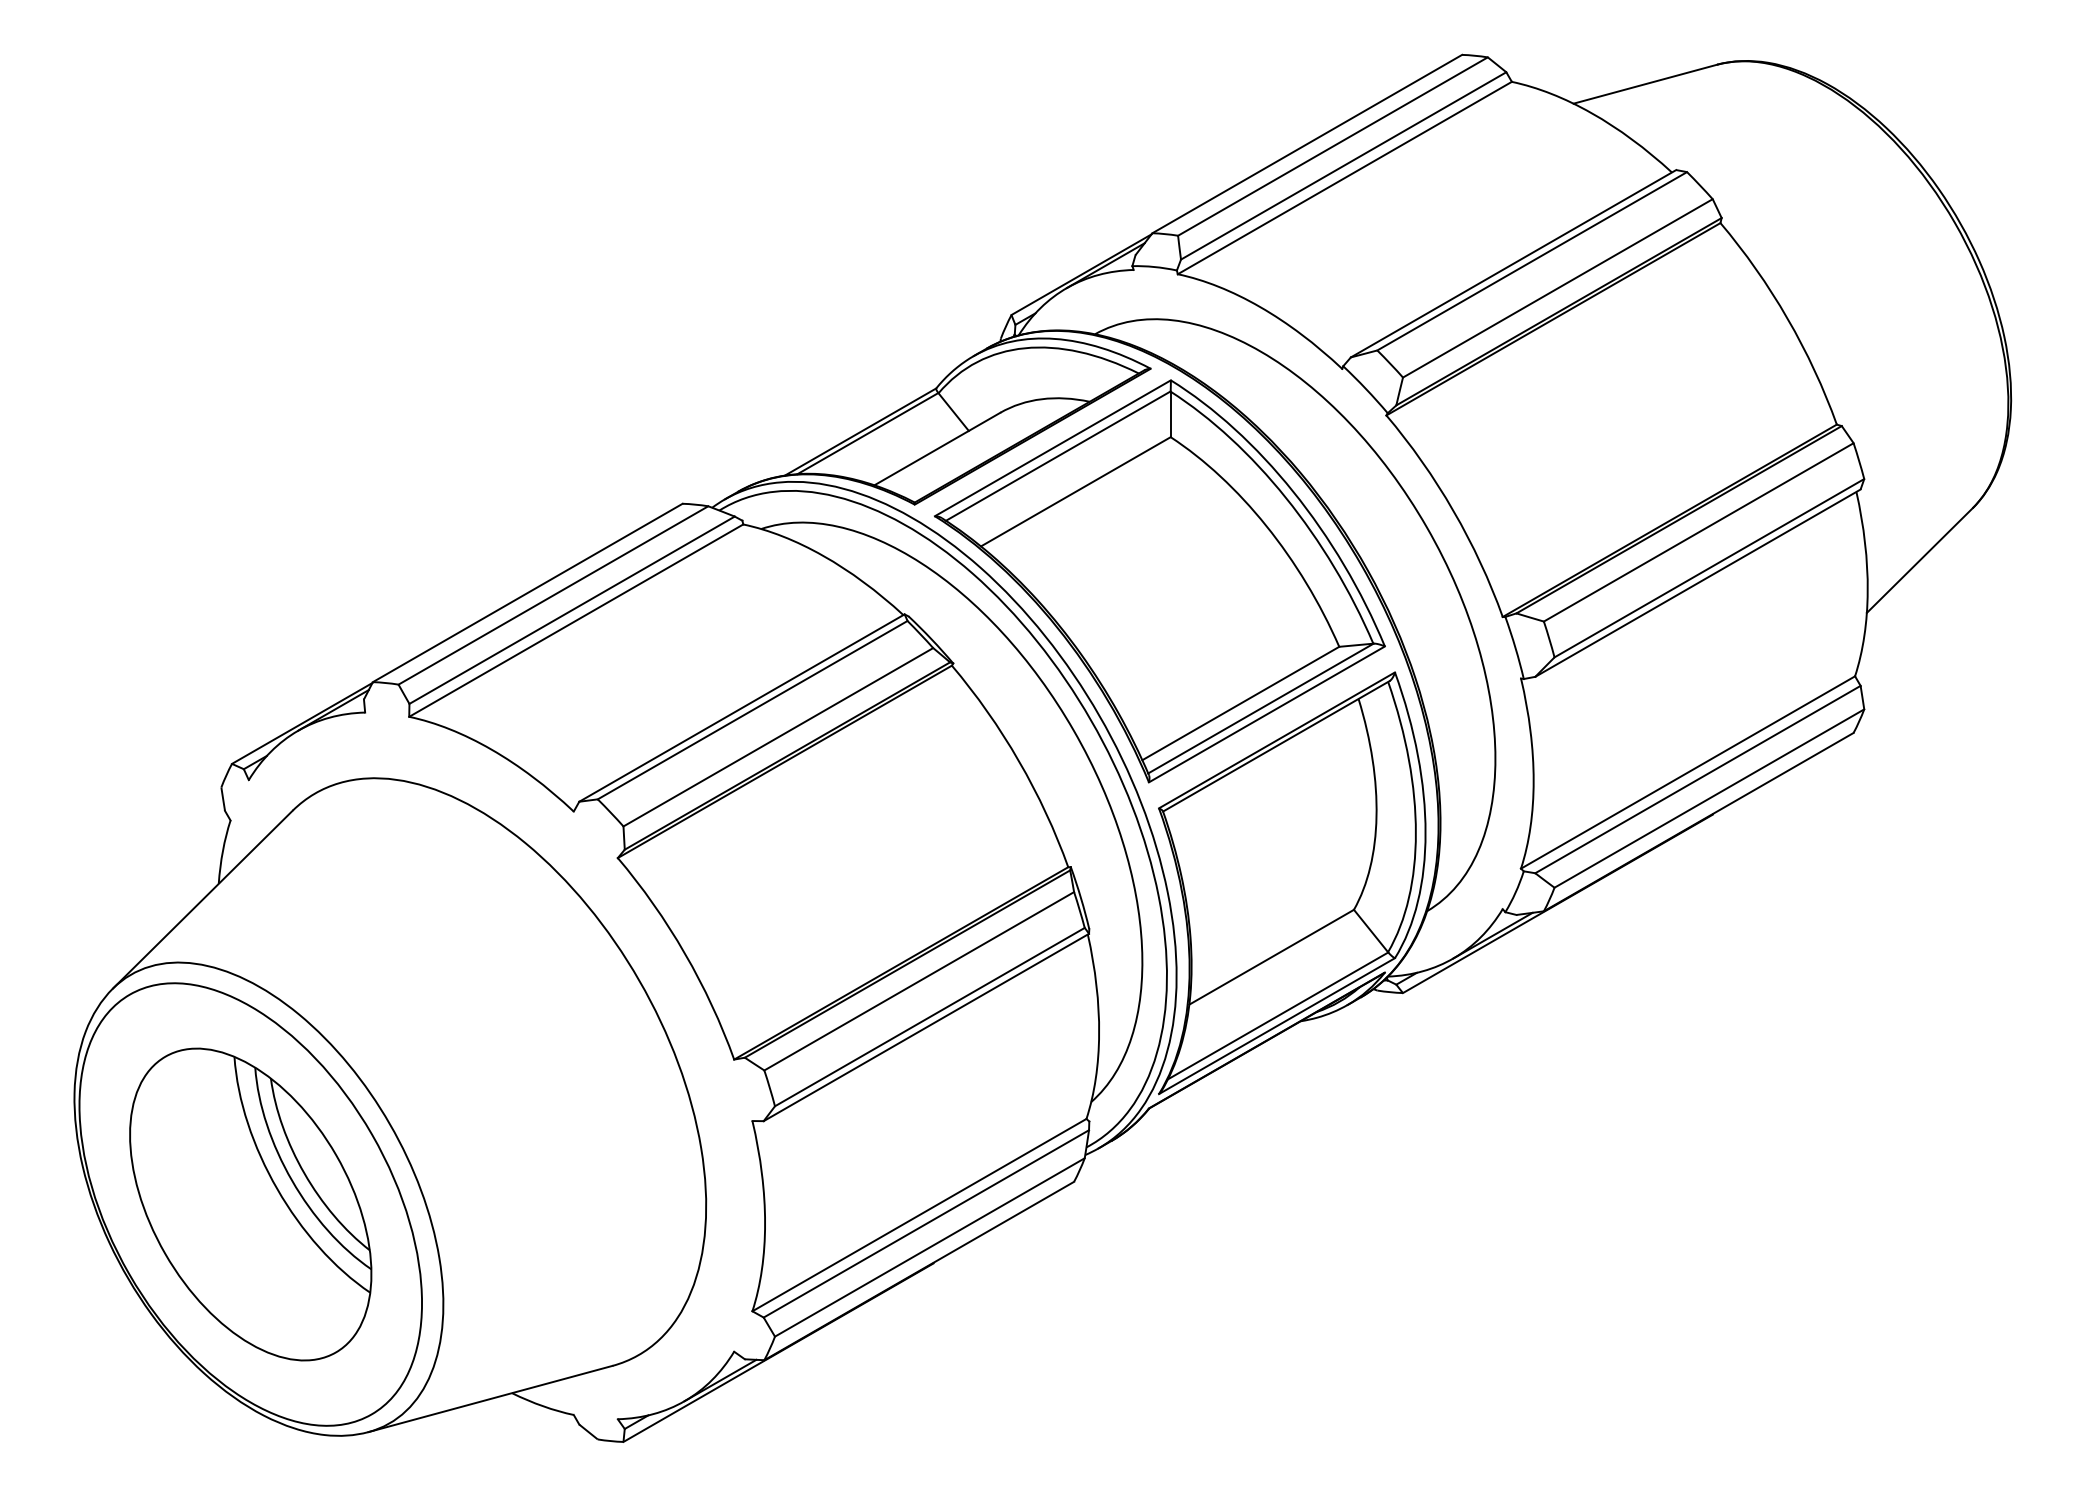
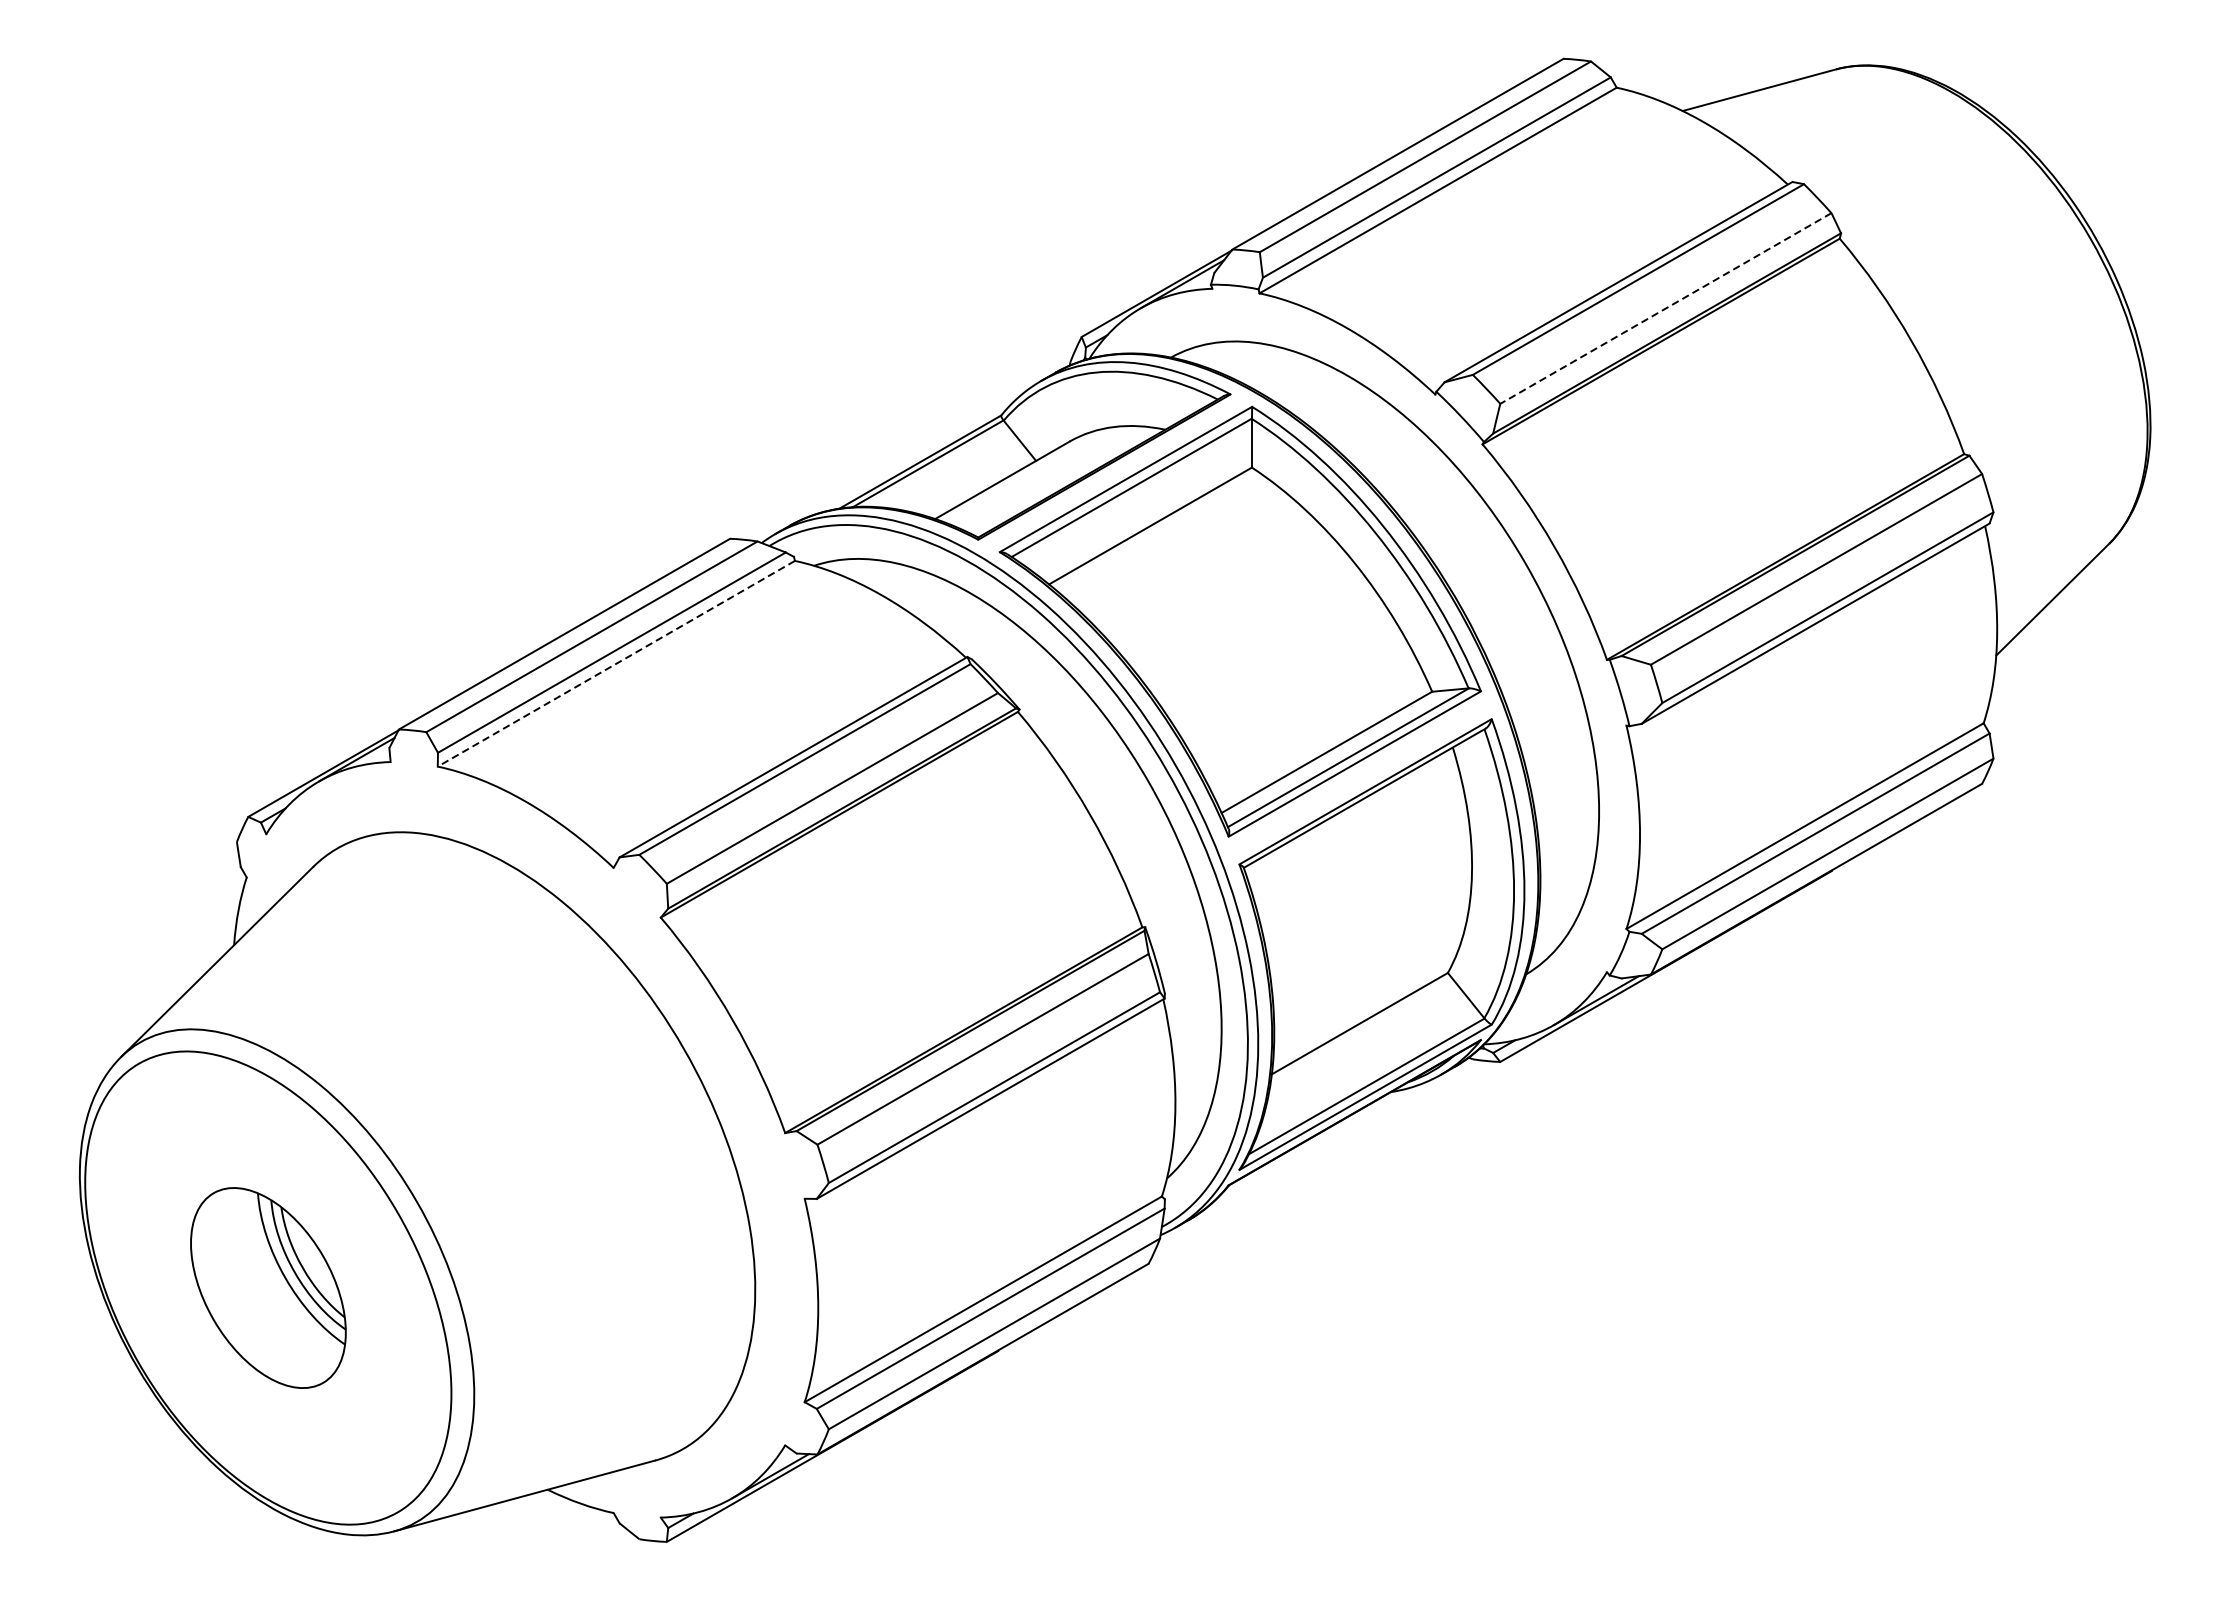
line: (1557, 288) -> (1665, 308), solid -> dashed
line: (576, 620) -> (616, 663), solid -> dashed
part: (250, 1204) -> (268, 1288), size x0.6

